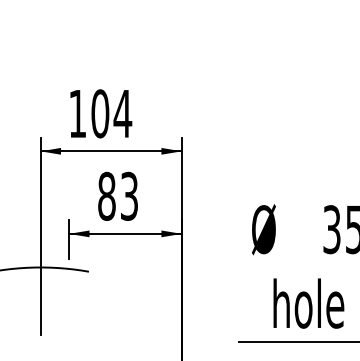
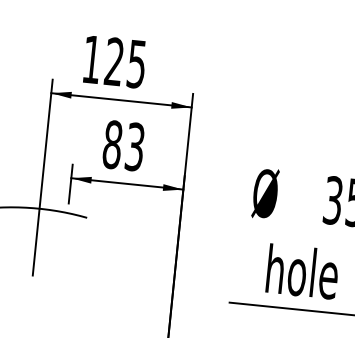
text: (111, 113) -> (125, 62), 104 -> 125

